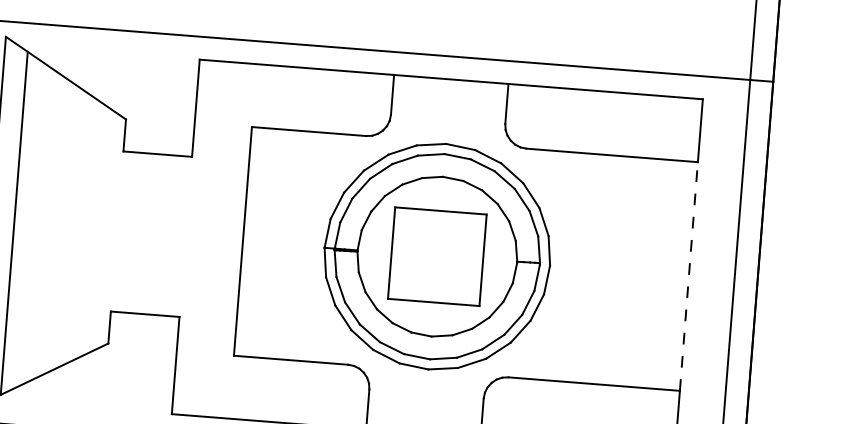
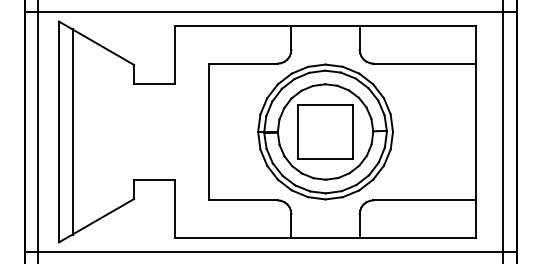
line: (688, 275) -> (475, 131), dashed -> solid

